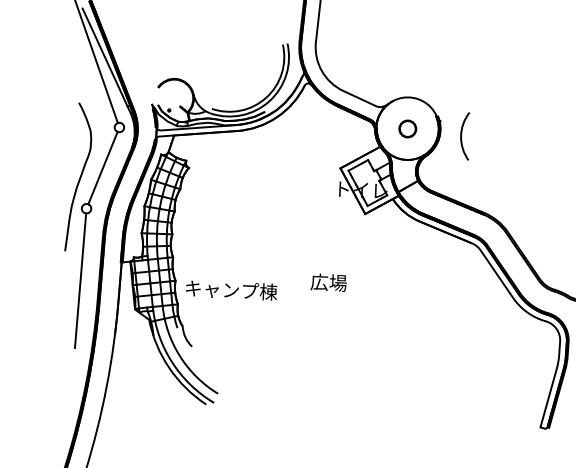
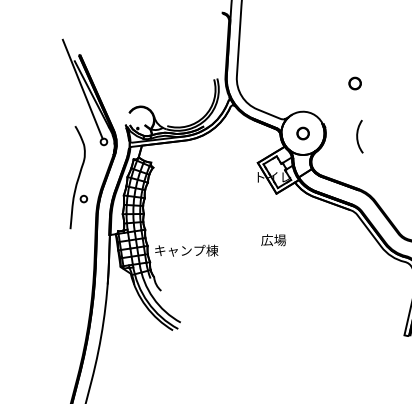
part: (485, 60) -> (354, 83), added
arc: (463, 135) -> (358, 136), moved
line: (102, 168) -> (93, 170), removed
line: (79, 279) -> (81, 248), removed
text: (328, 283) -> (273, 240), moved

